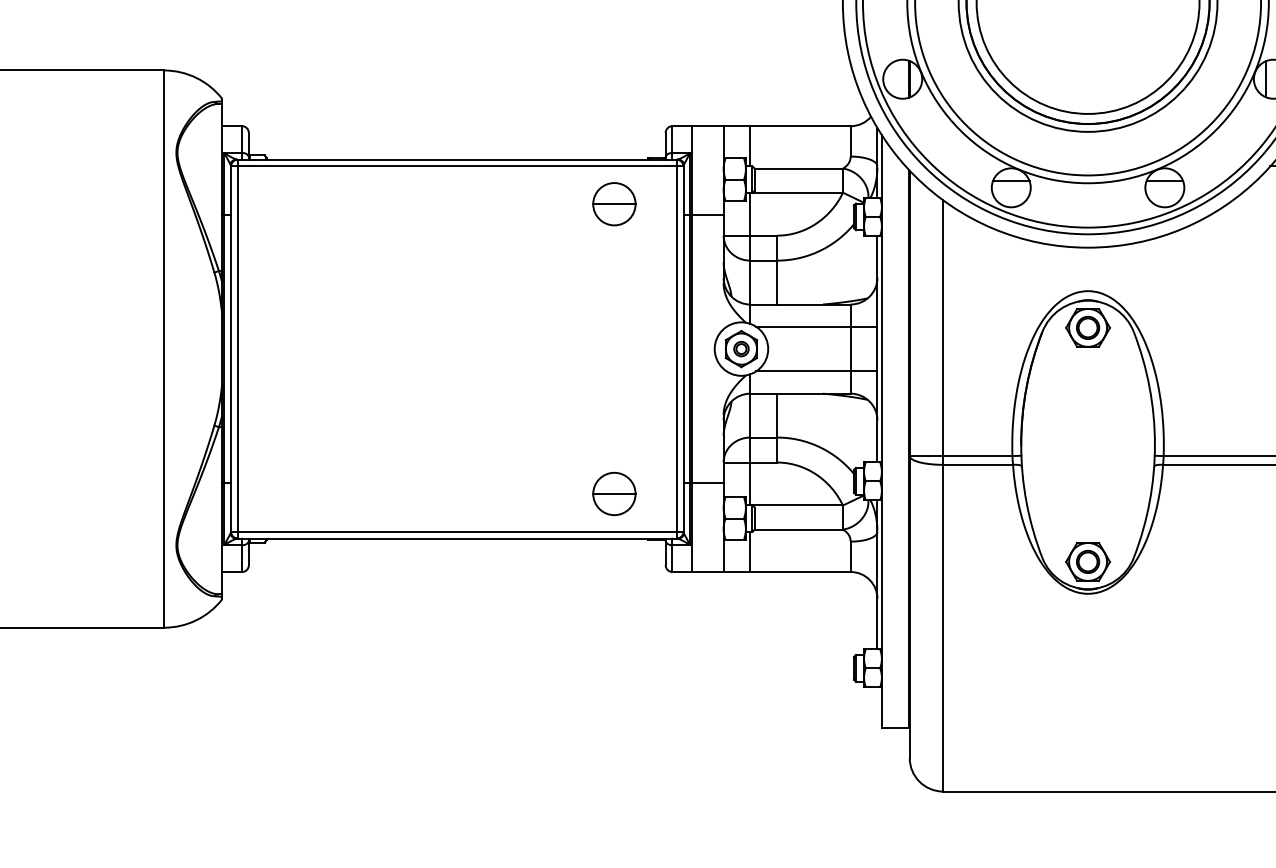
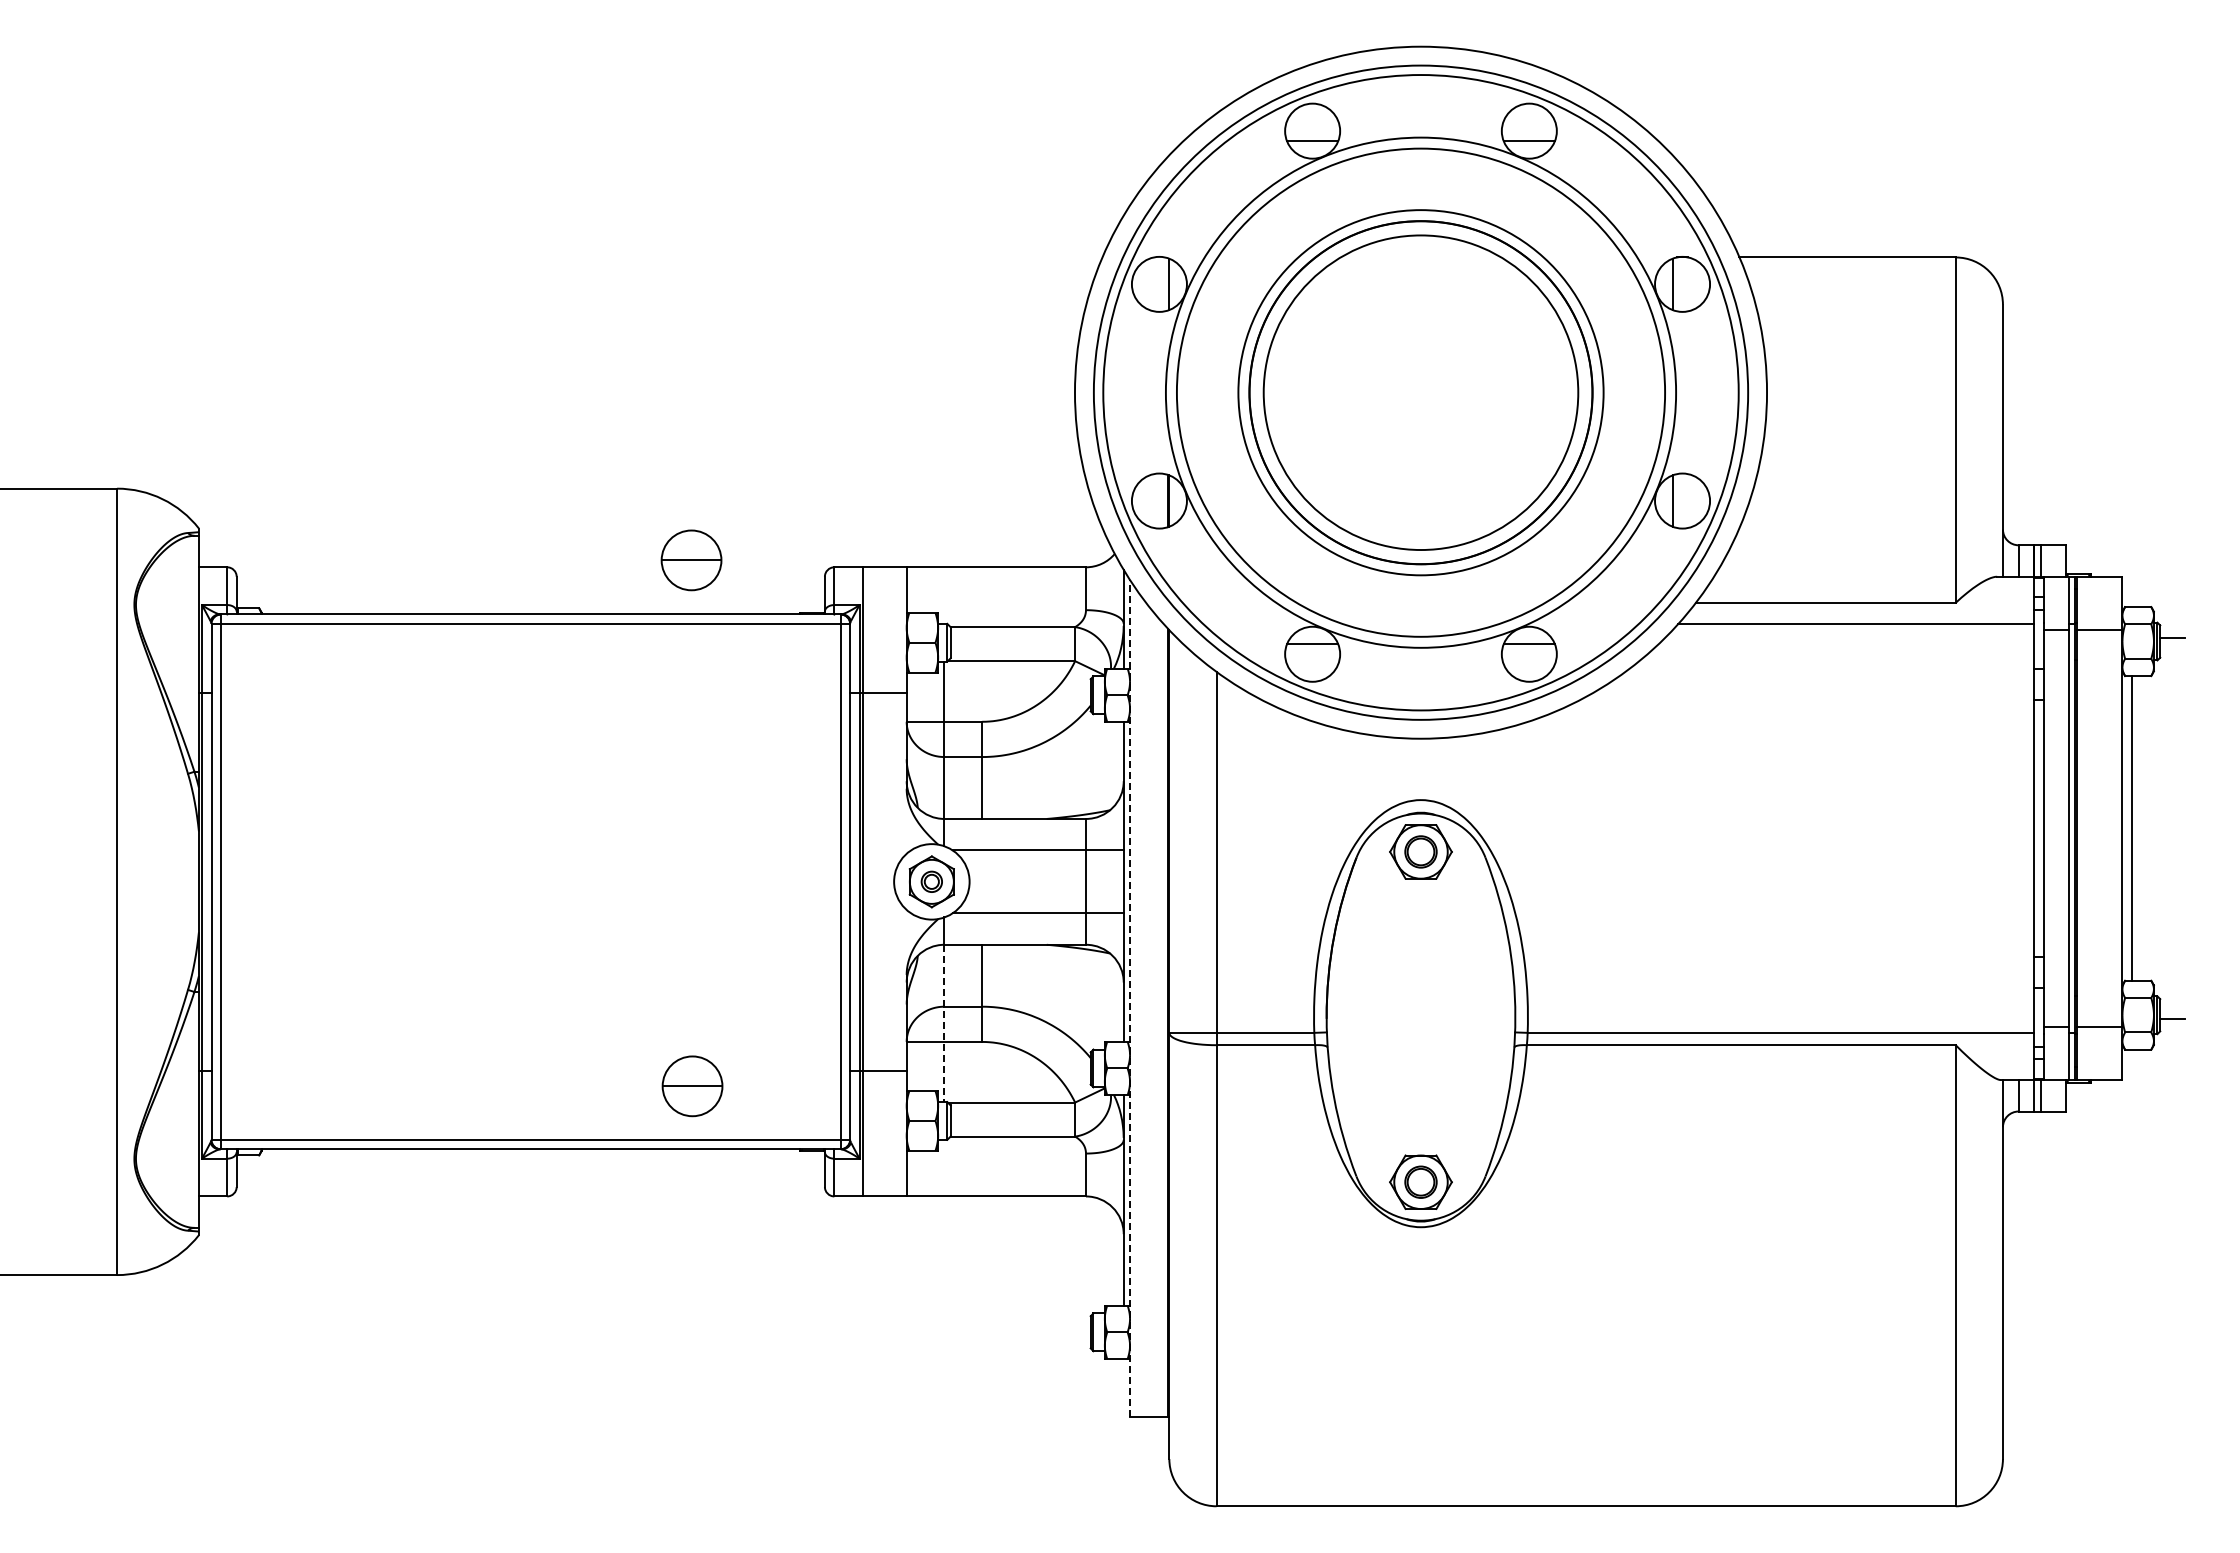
line: (750, 146) -> (944, 595), removed
part: (614, 204) -> (691, 560), moved
line: (882, 431) -> (1130, 997), solid -> dashed
line: (750, 449) -> (944, 1023), solid -> dashed
part: (614, 494) -> (692, 1086), moved
line: (750, 551) -> (944, 1167), removed

